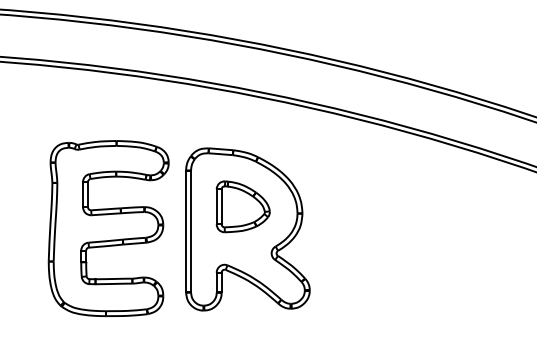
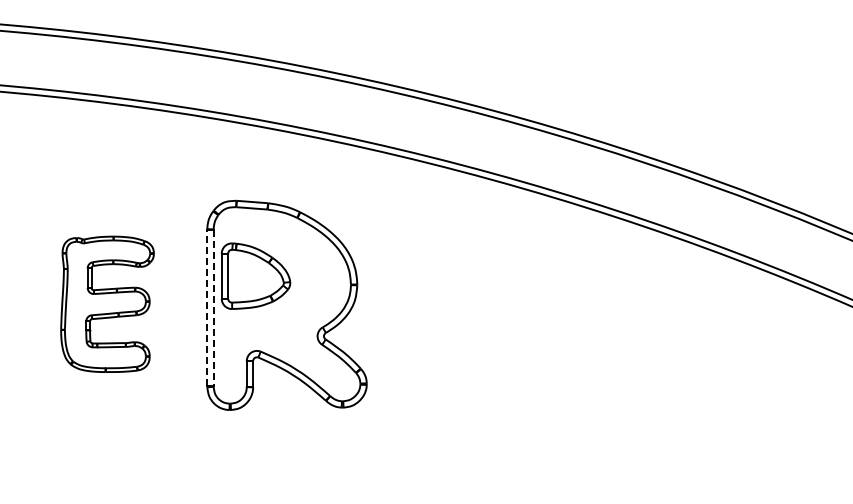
part: (242, 206) -> (255, 275), moved
part: (108, 228) -> (107, 304), size x0.6
line: (186, 231) -> (207, 307), solid -> dashed
line: (190, 231) -> (213, 308), solid -> dashed

